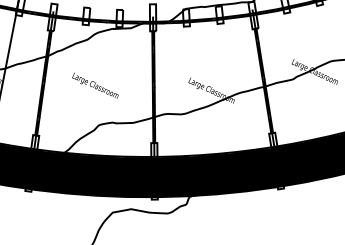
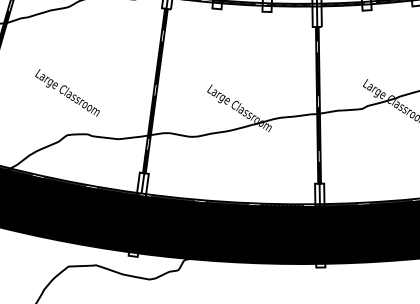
text: (95, 85) -> (67, 92), moved

